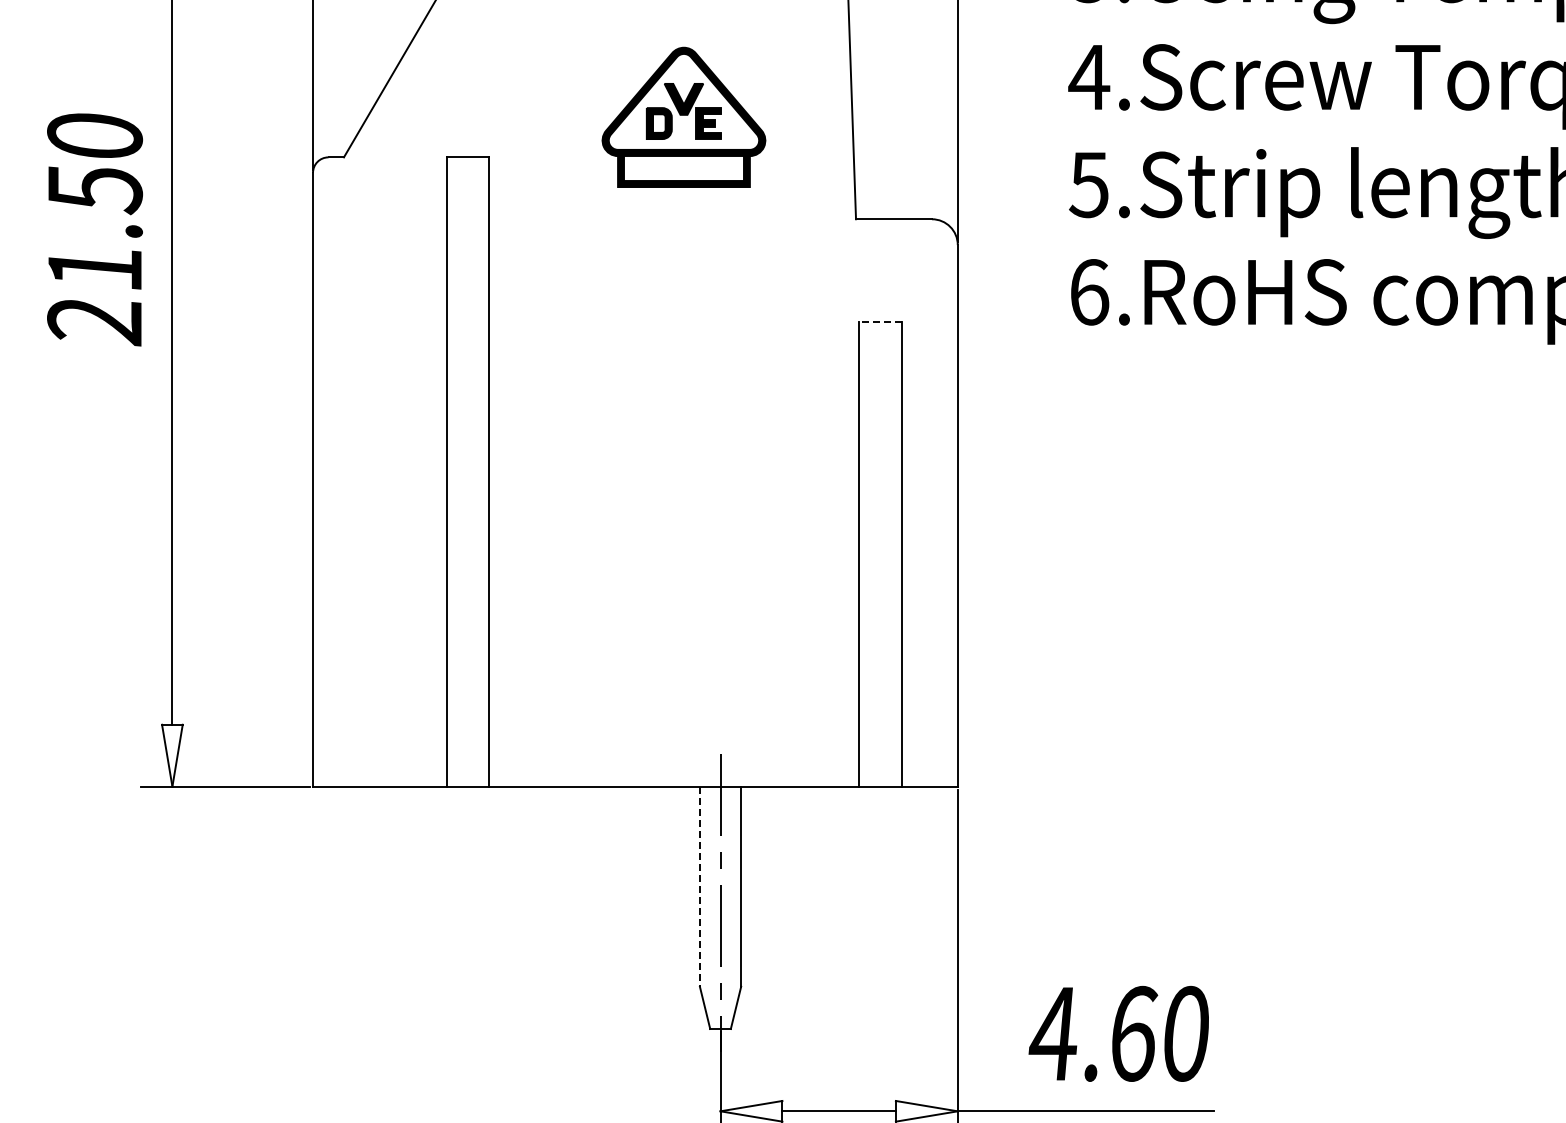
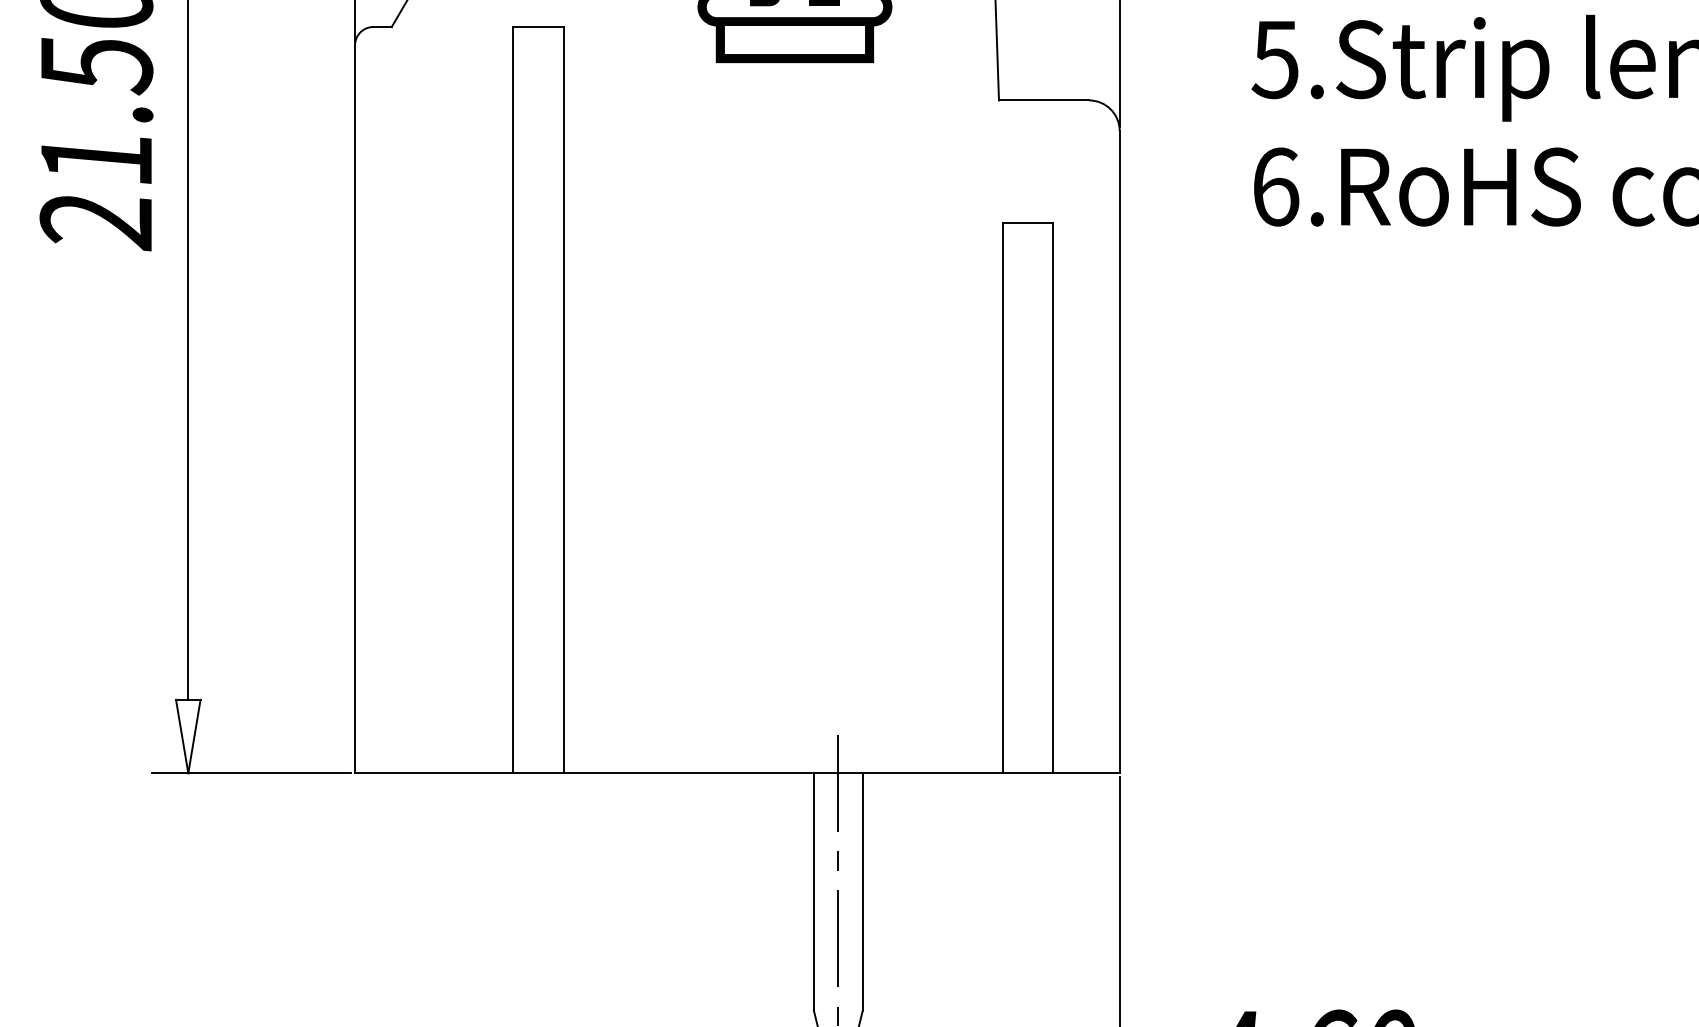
line: (879, 322) -> (1026, 222), dashed -> solid
line: (699, 887) -> (813, 892), dashed -> solid

